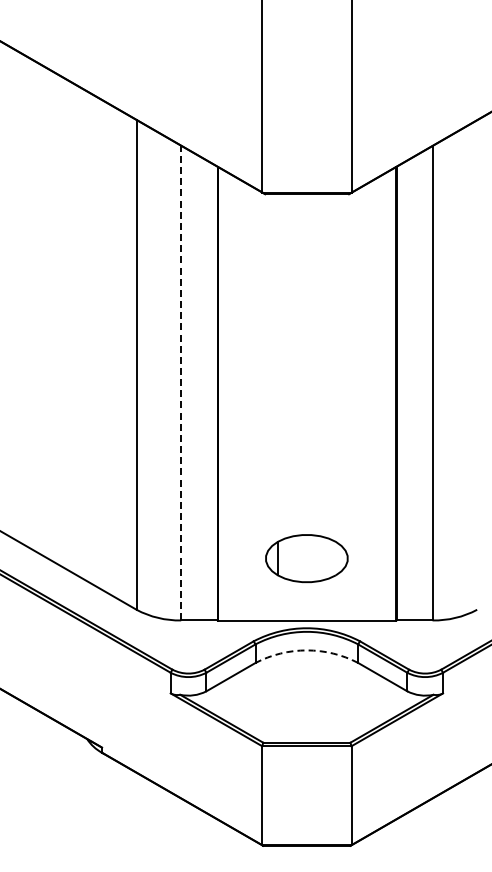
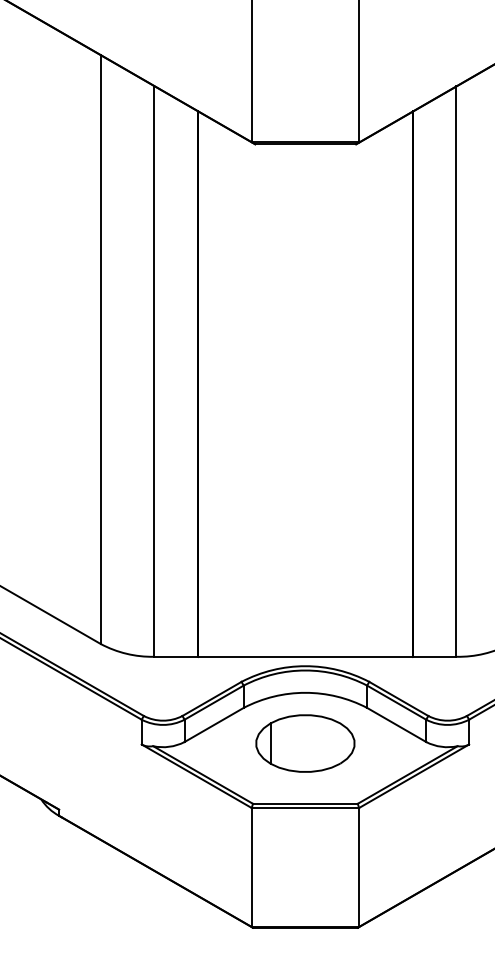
line: (181, 382) -> (154, 370), dashed -> solid
part: (306, 558) -> (304, 743), moved
arc: (306, 650) -> (304, 692), dashed -> solid

